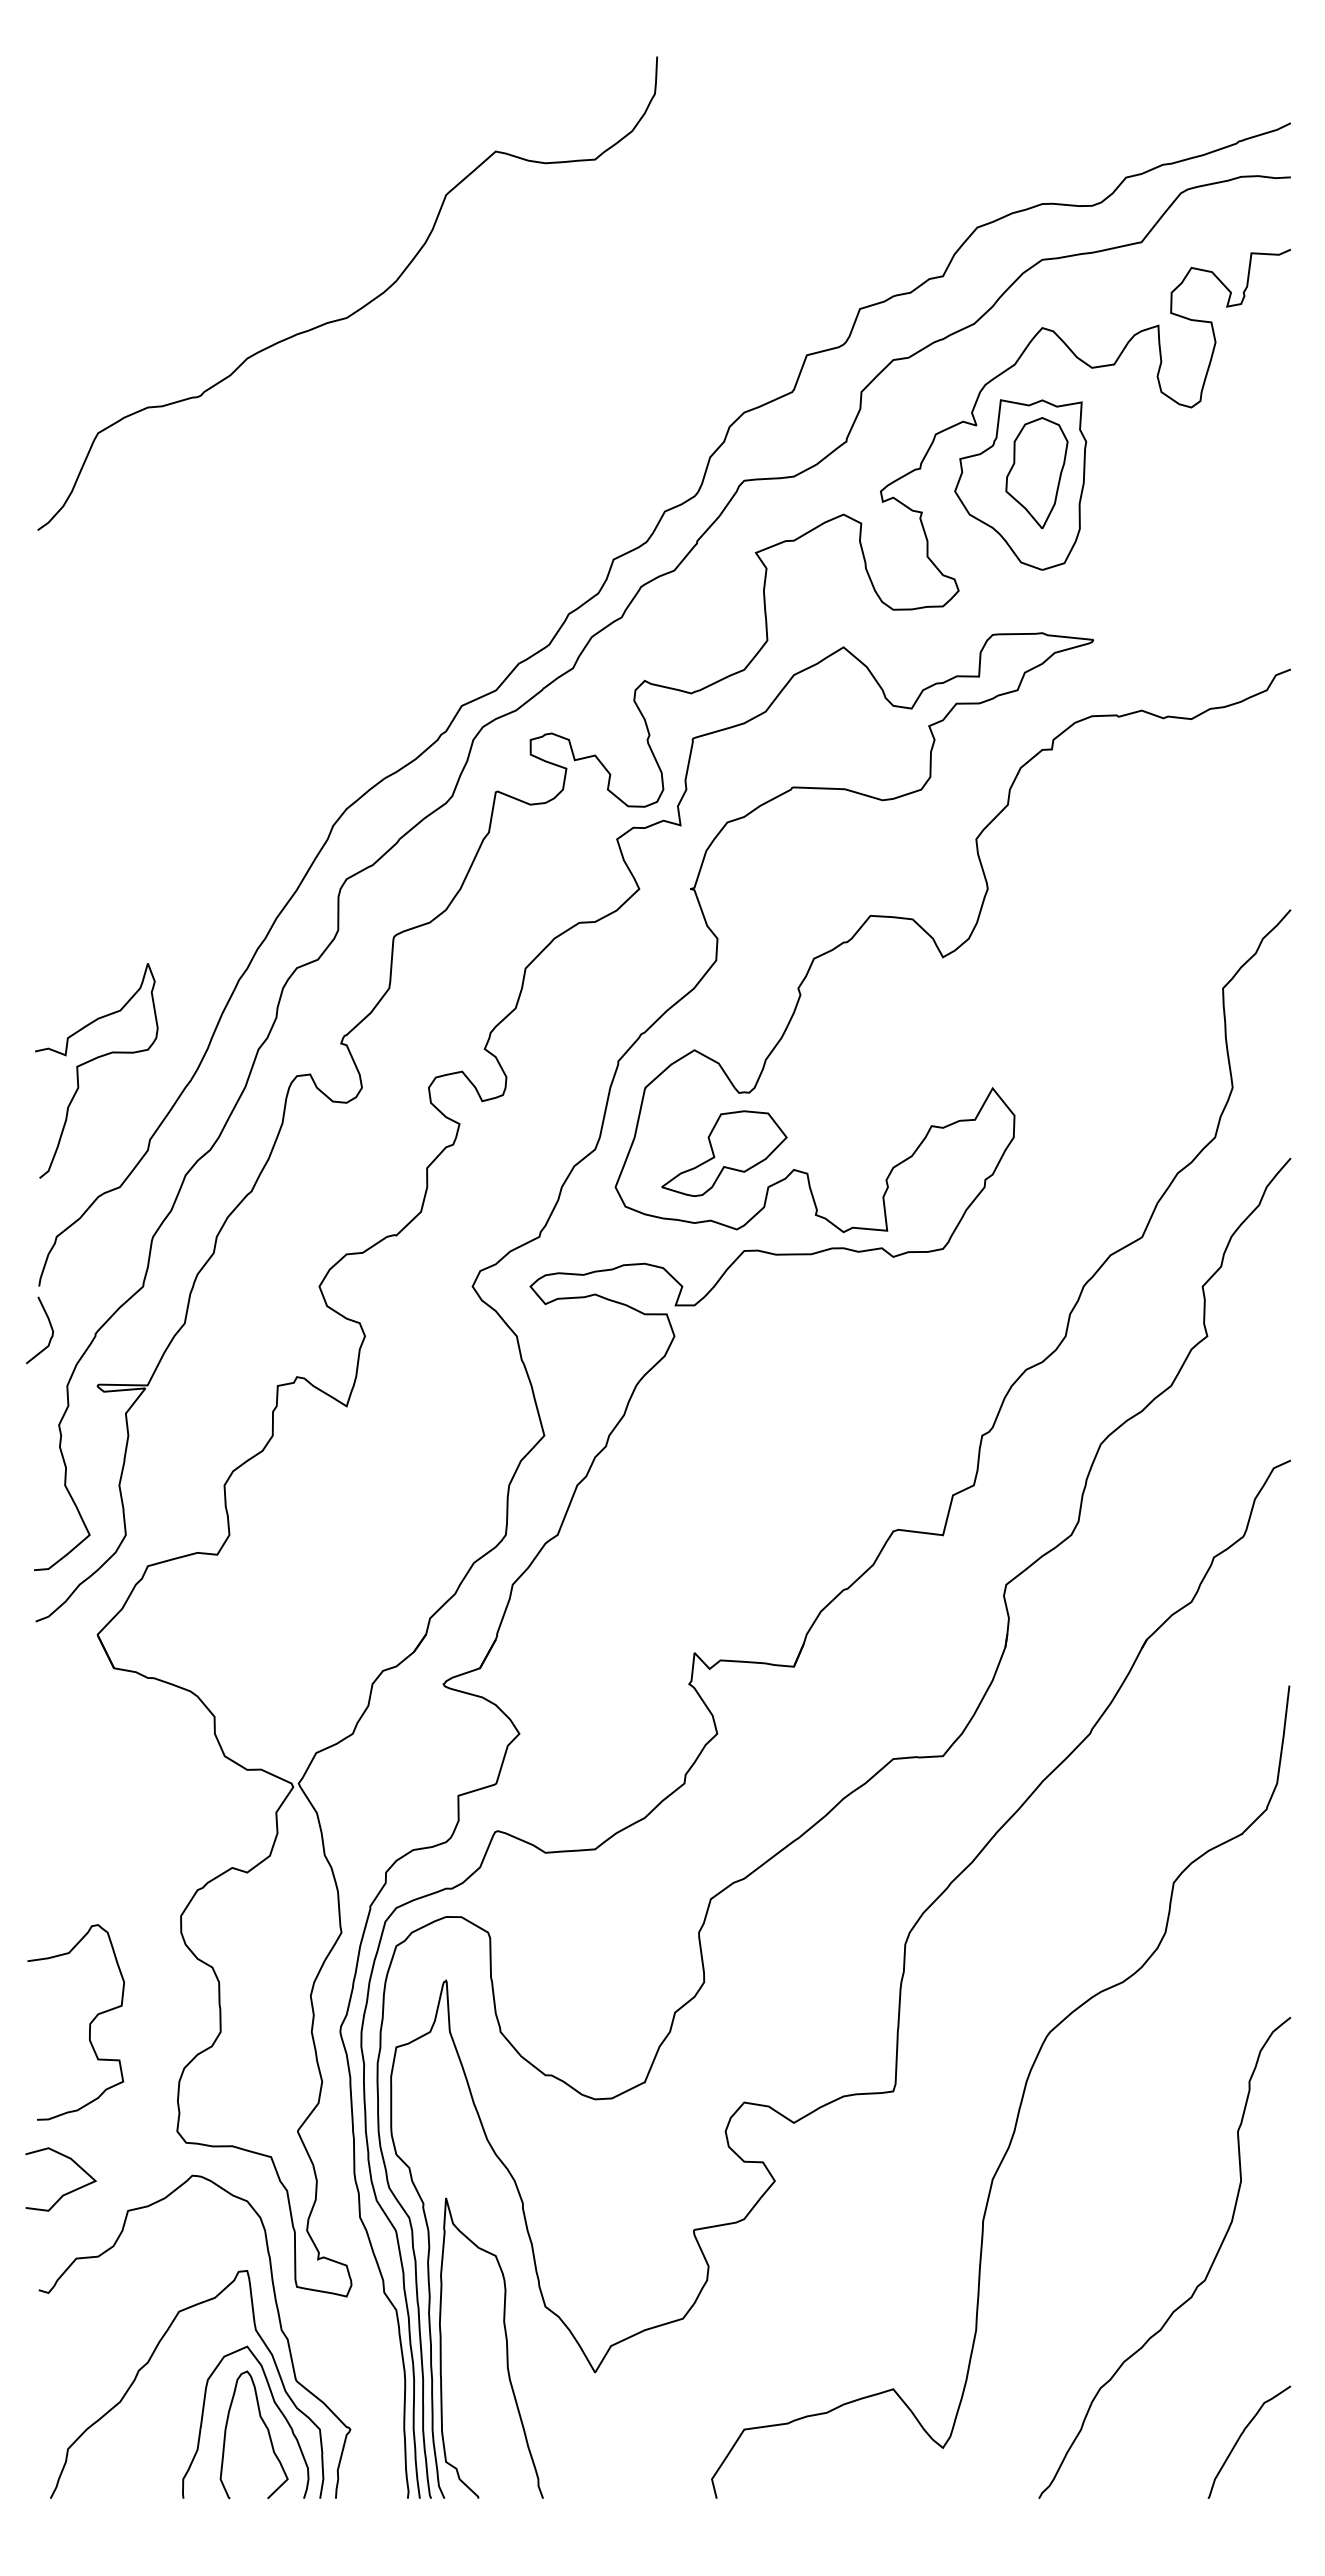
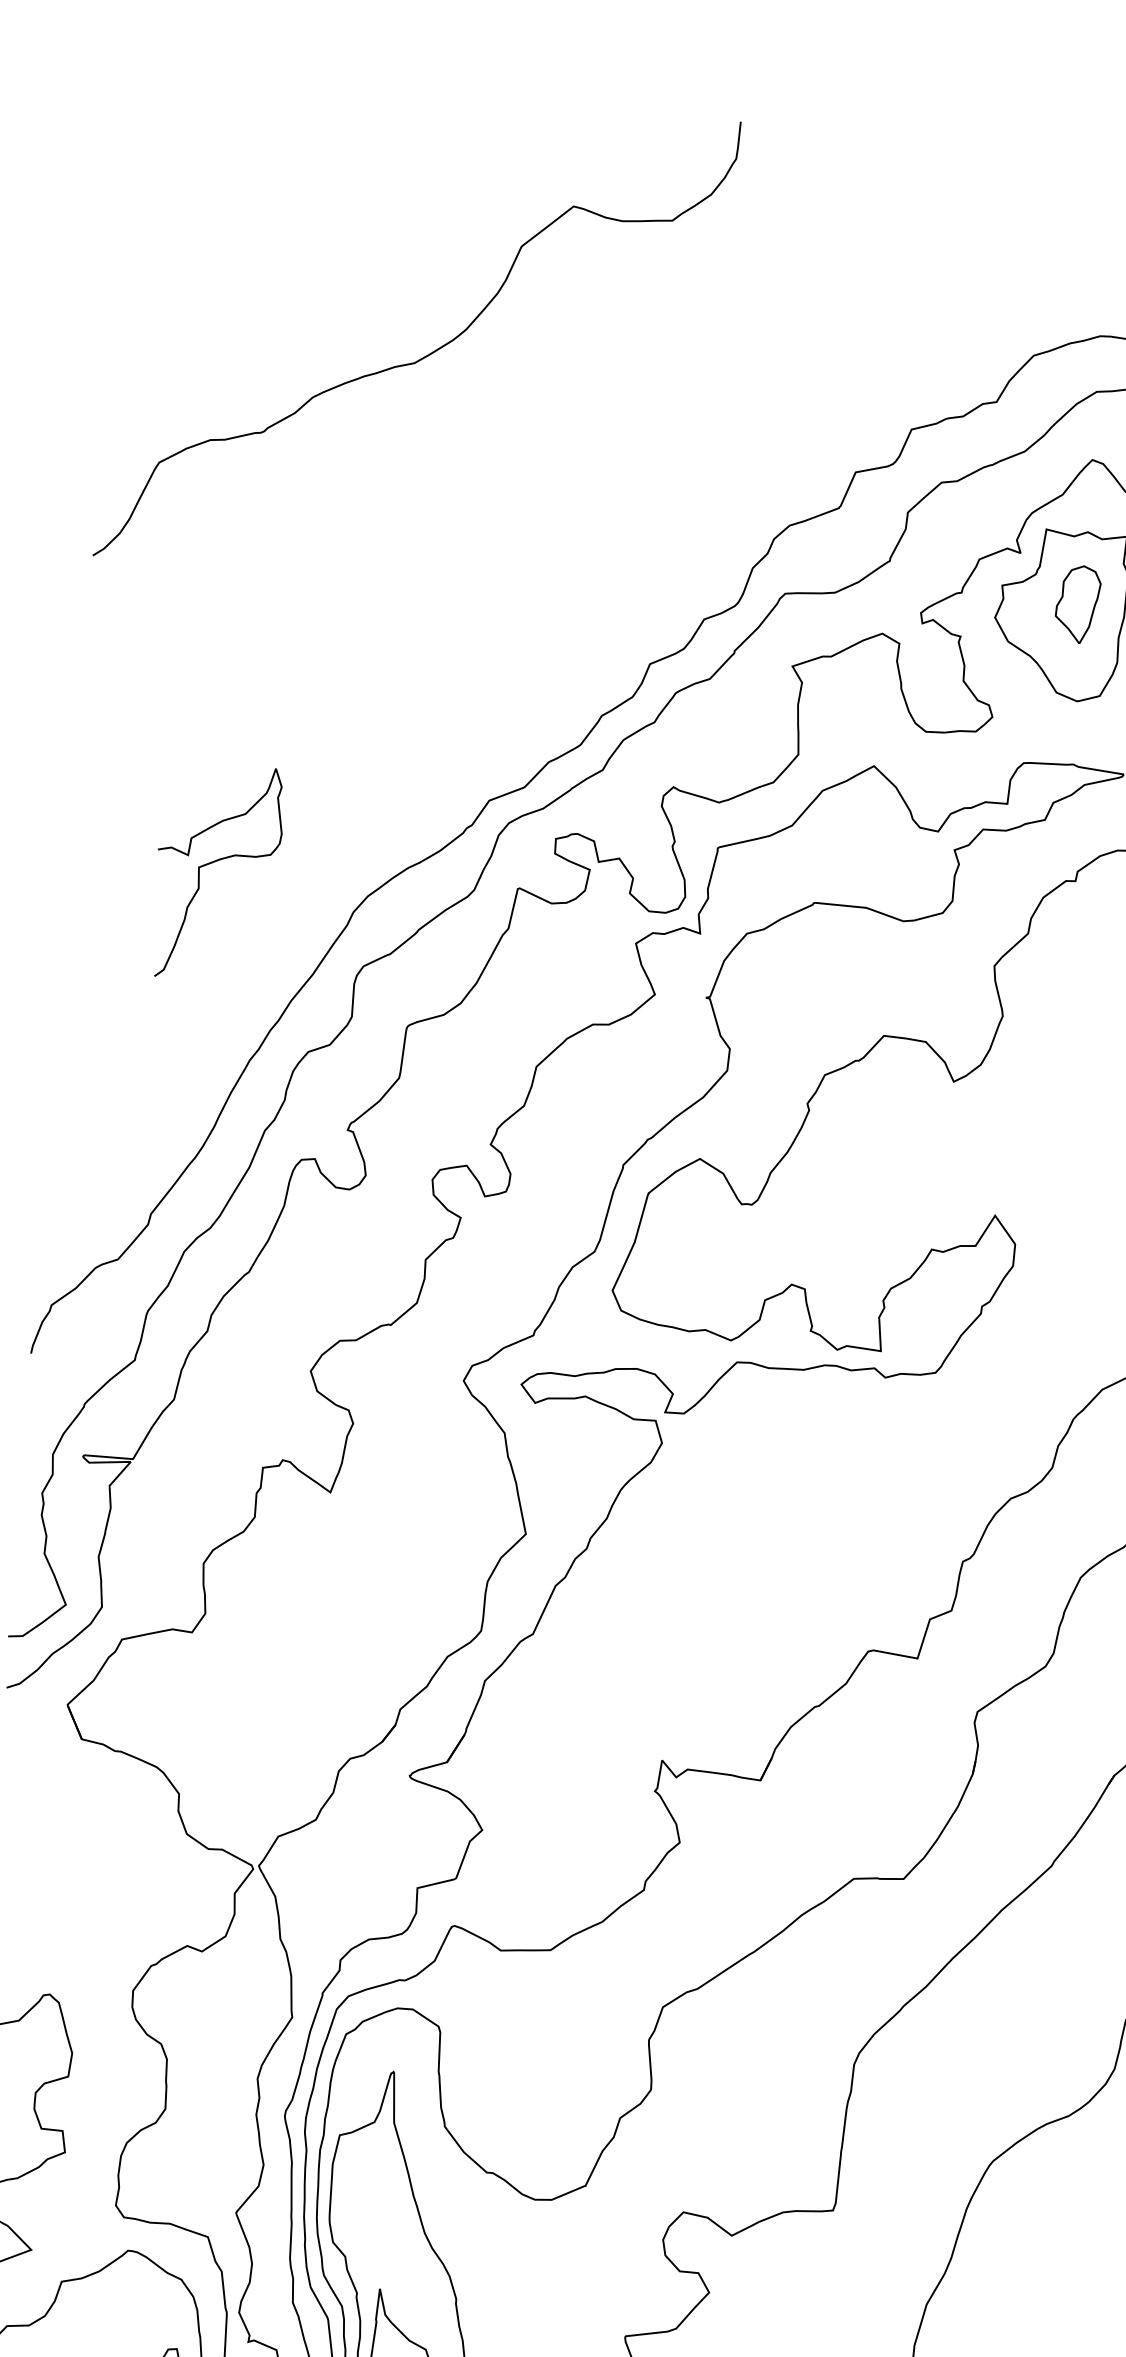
curve: (357, 309) -> (425, 355), moved
part: (1036, 473) -> (1077, 604), size x0.7
curve: (91, 1061) -> (213, 863), moved
part: (724, 1153) -> (723, 1263), removed
curve: (50, 1327) -> (39, 1395), removed

